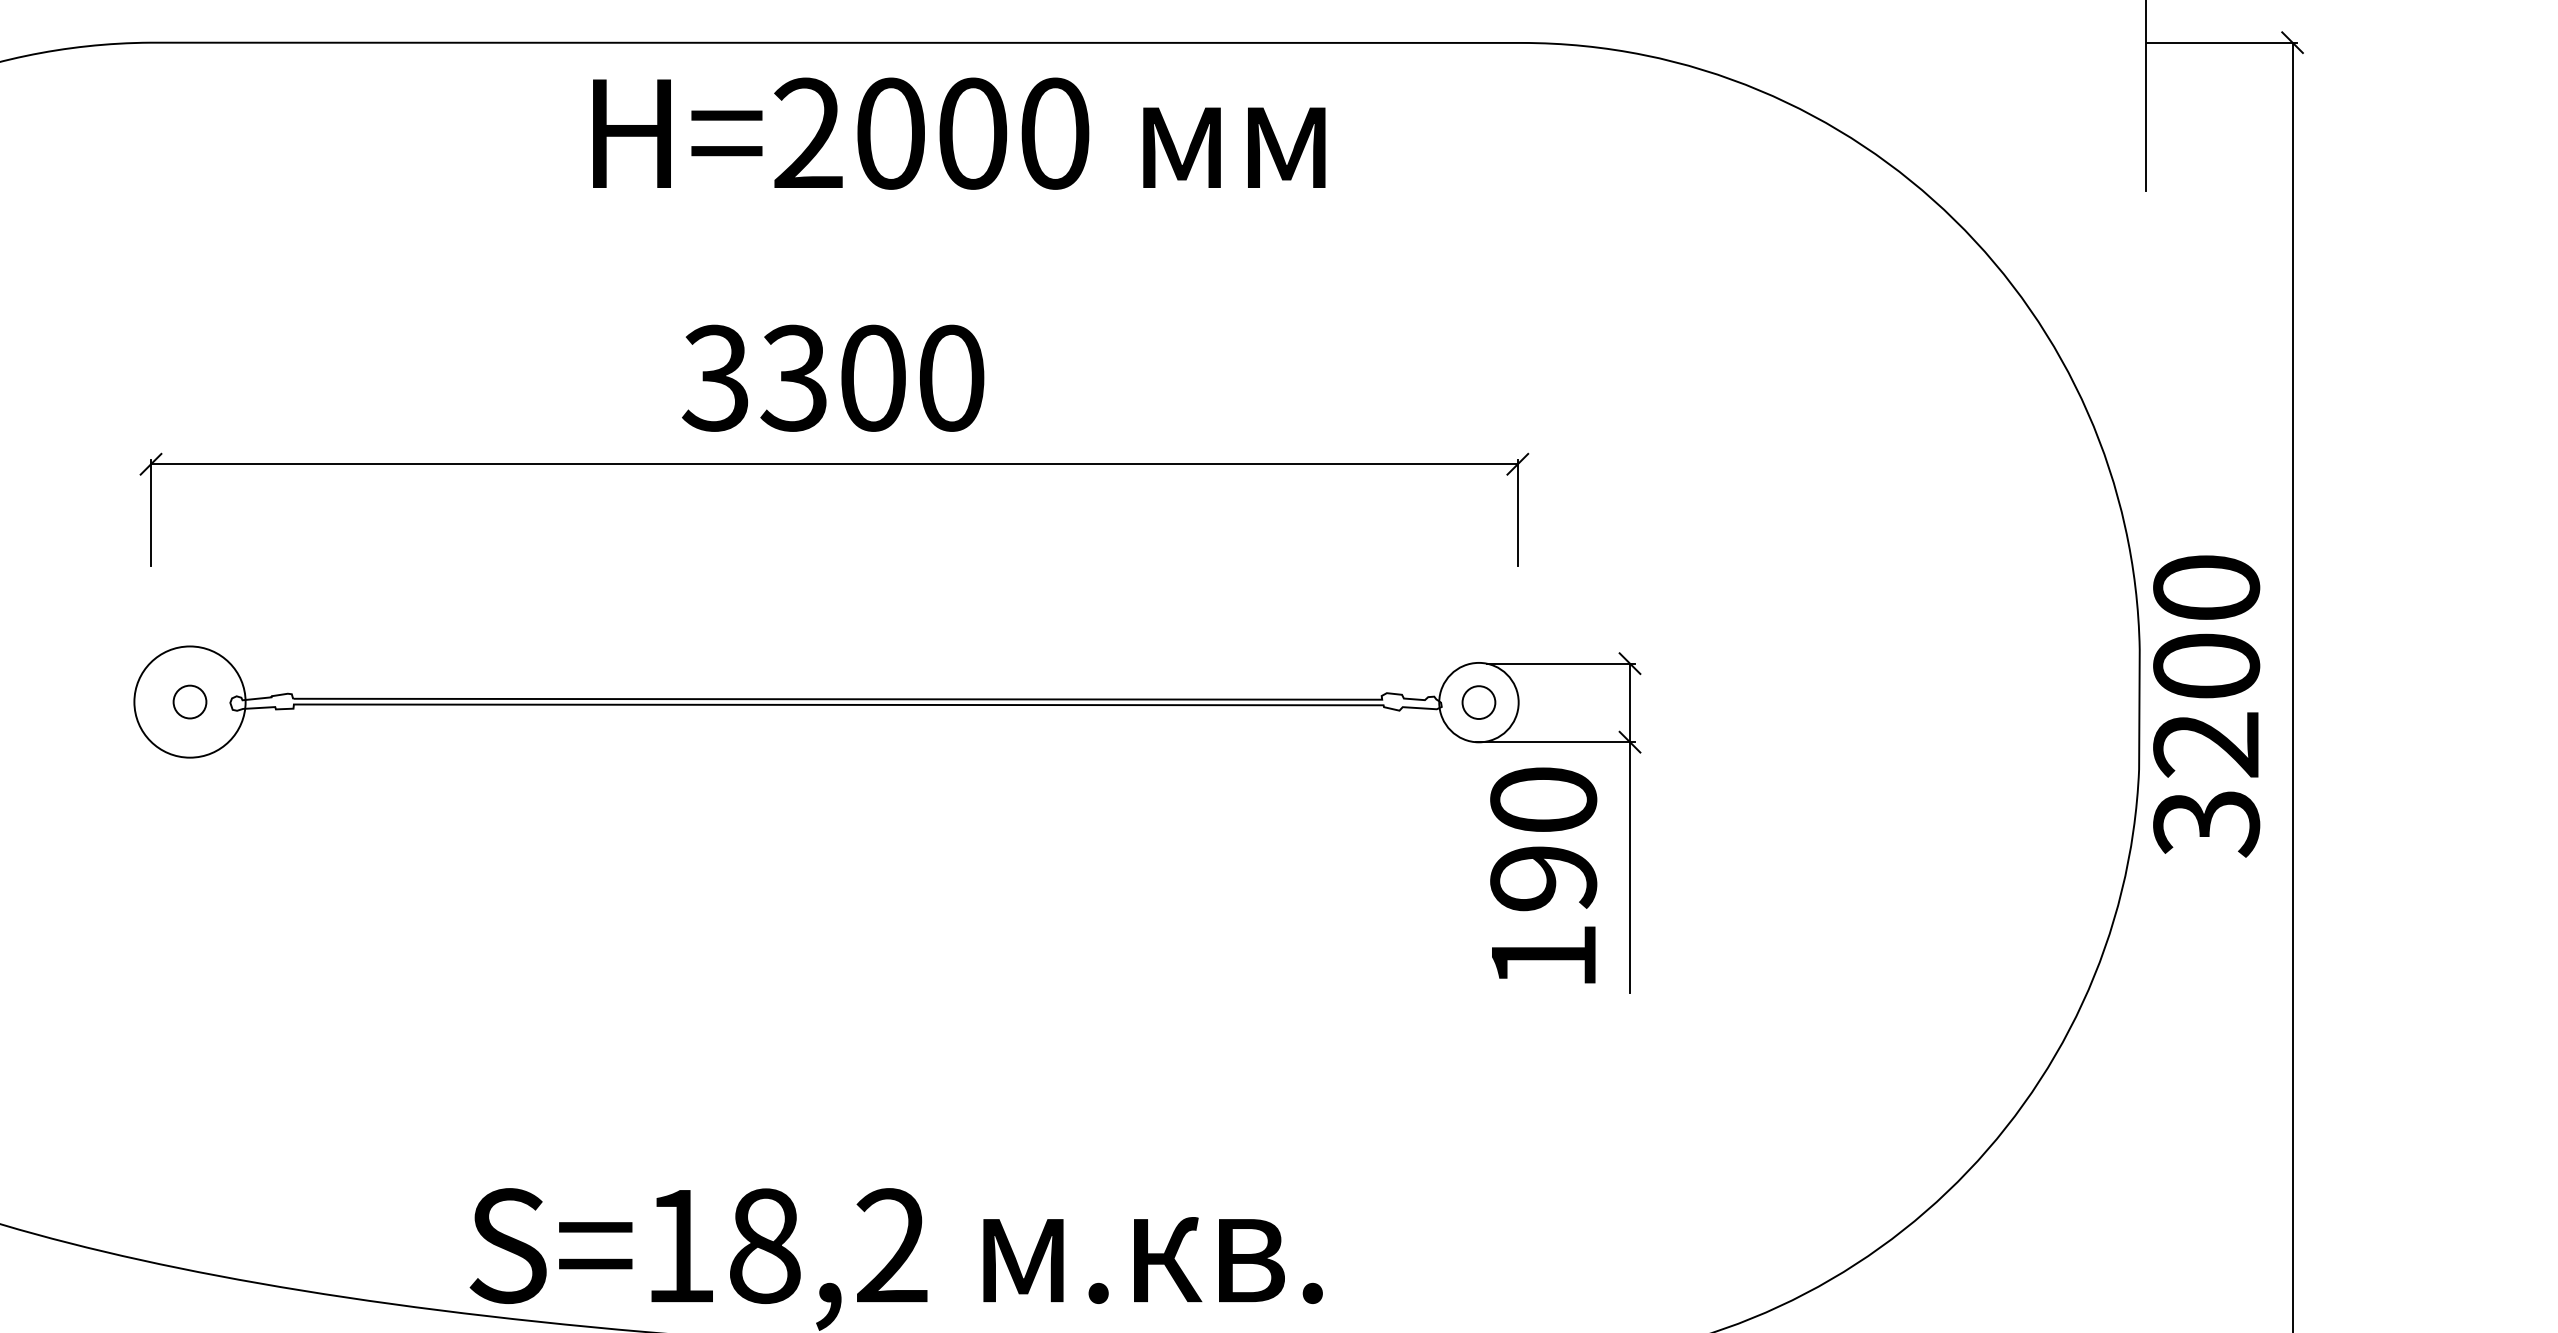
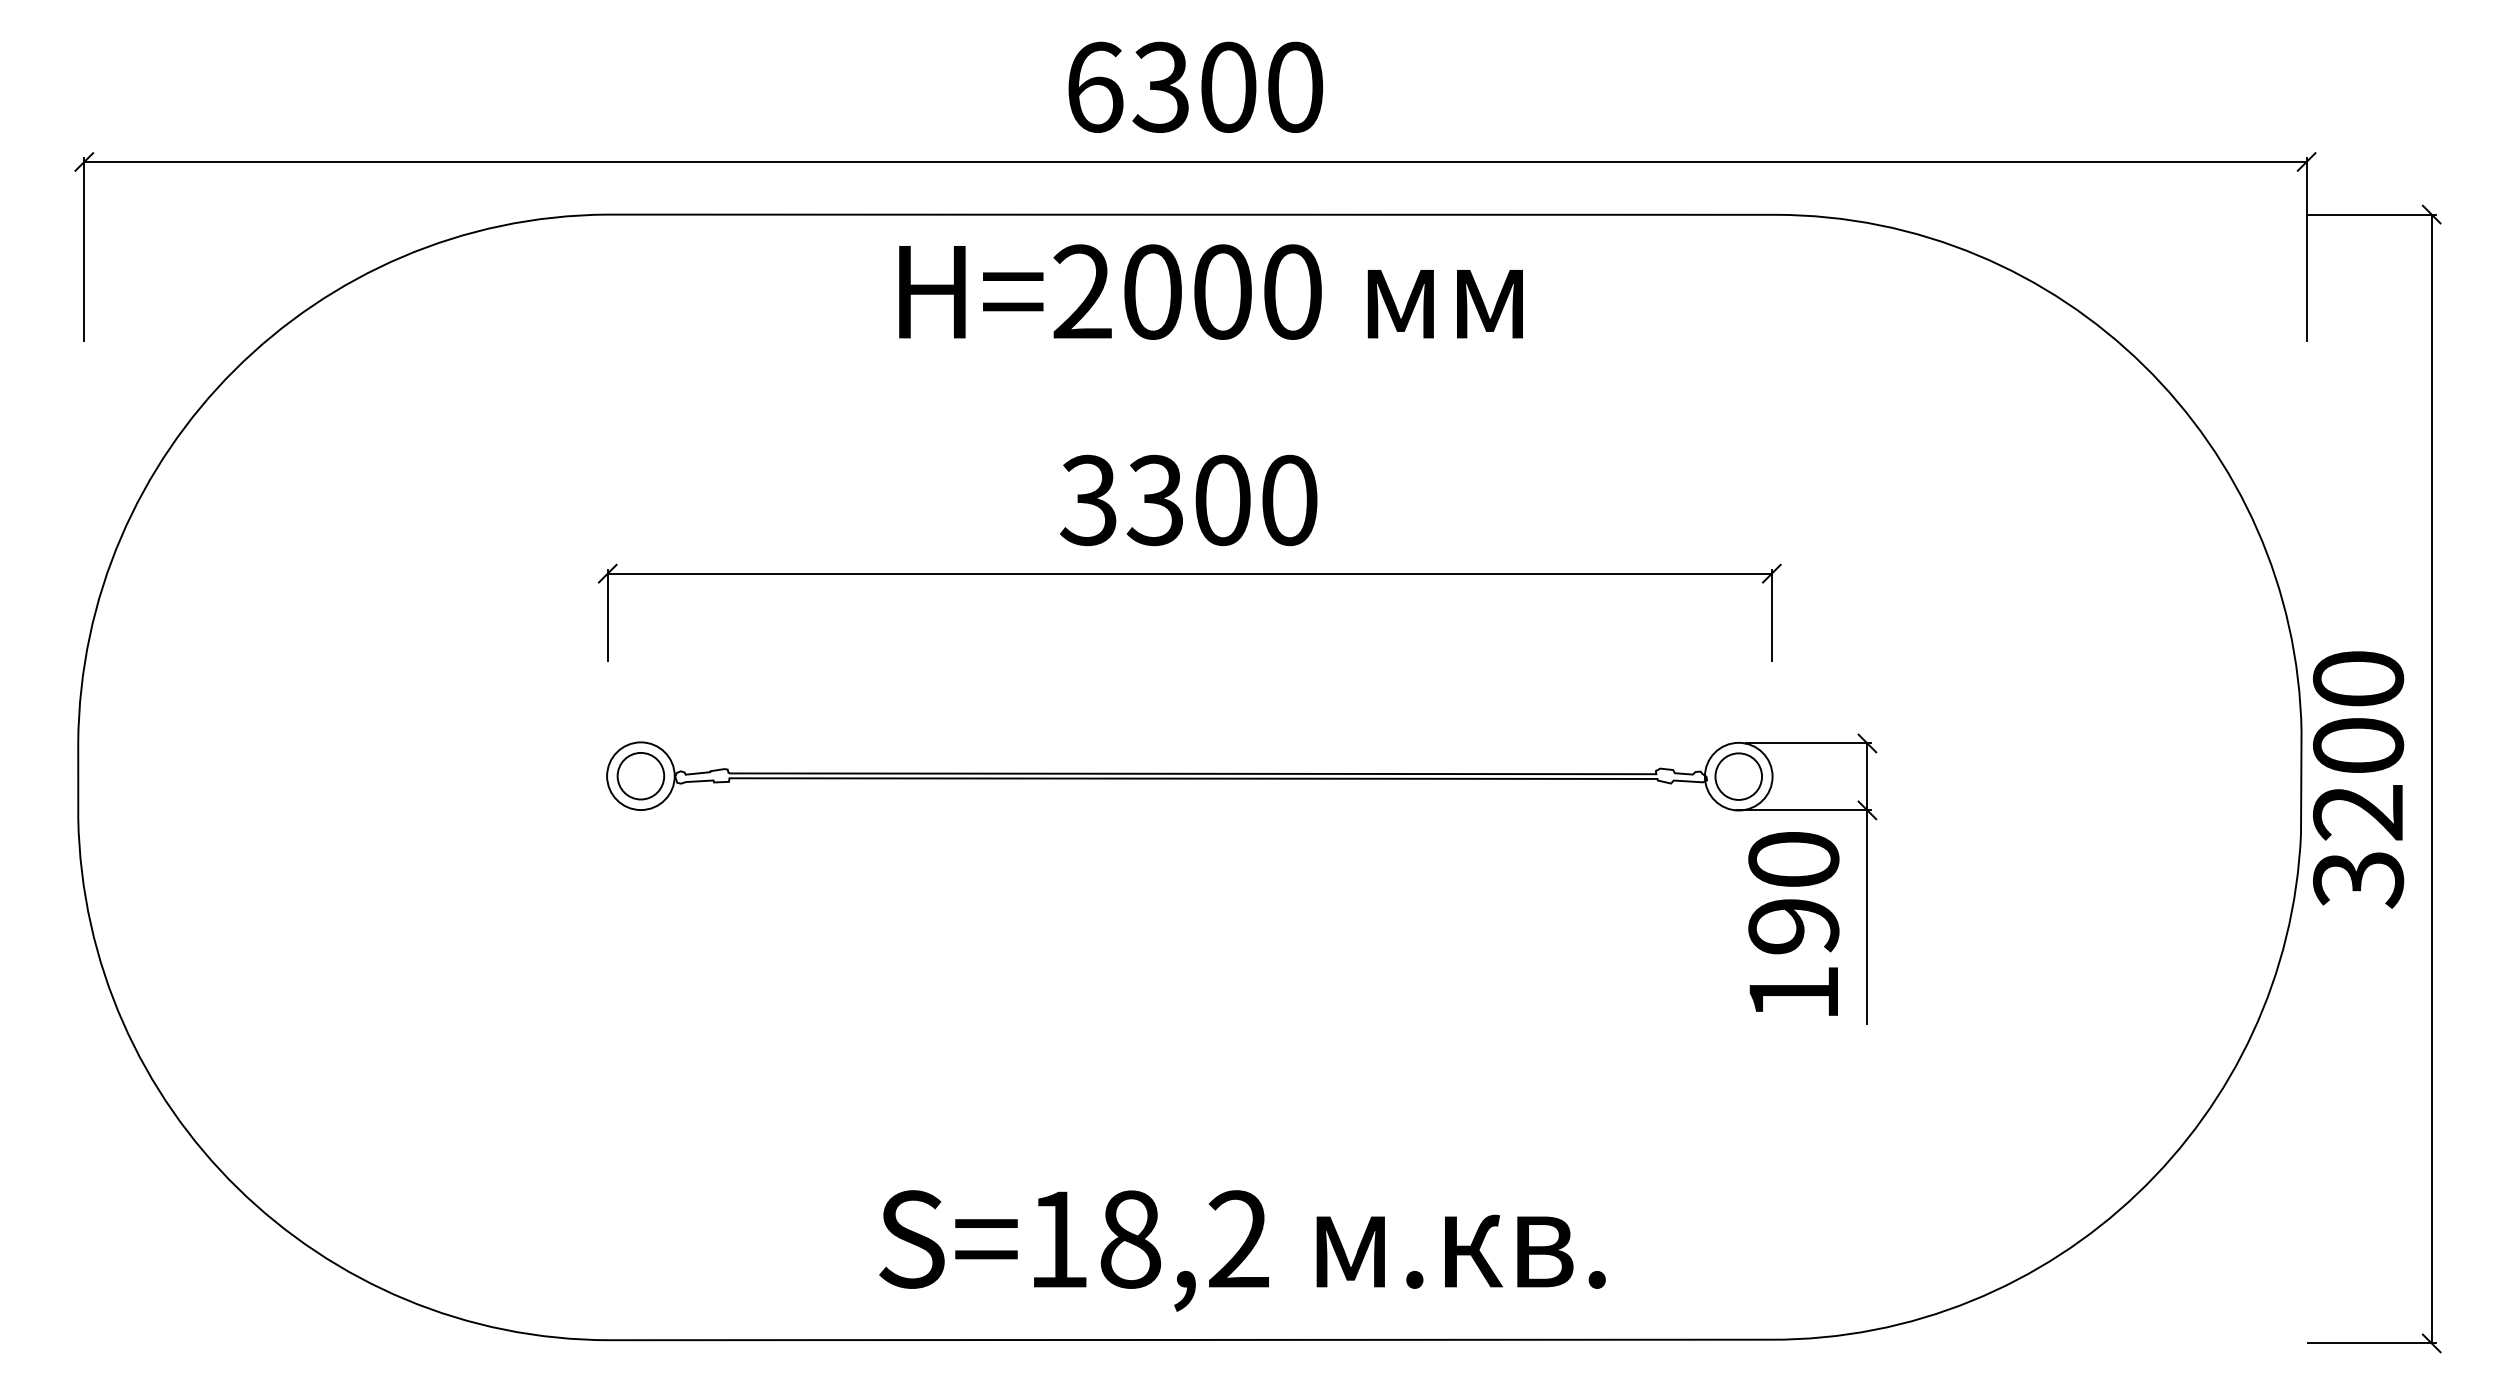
text: (958, 132) -> (1210, 291), moved
circle: (189, 701) -> (640, 775), size x1.67
circle: (189, 702) -> (640, 776), size x0.71
circle: (1478, 702) -> (1738, 776), size x1.67

